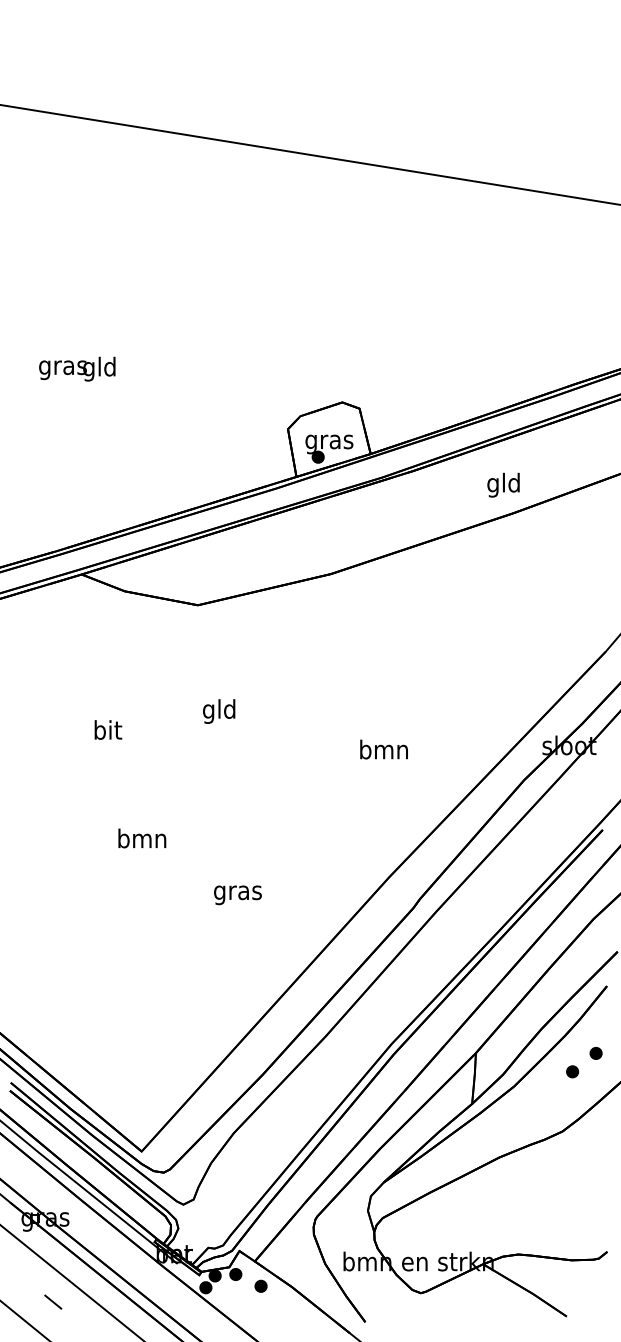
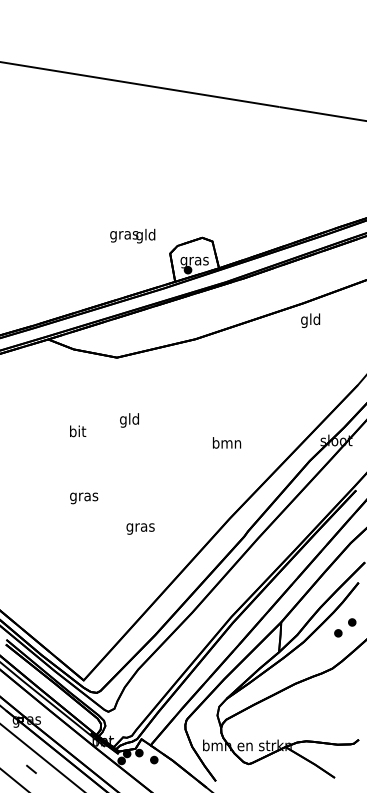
text: (76, 368) -> (132, 235), moved
text: (503, 484) -> (310, 320), moved
text: (109, 730) -> (78, 431), moved
text: (142, 840) -> (84, 496), bmn -> gras

